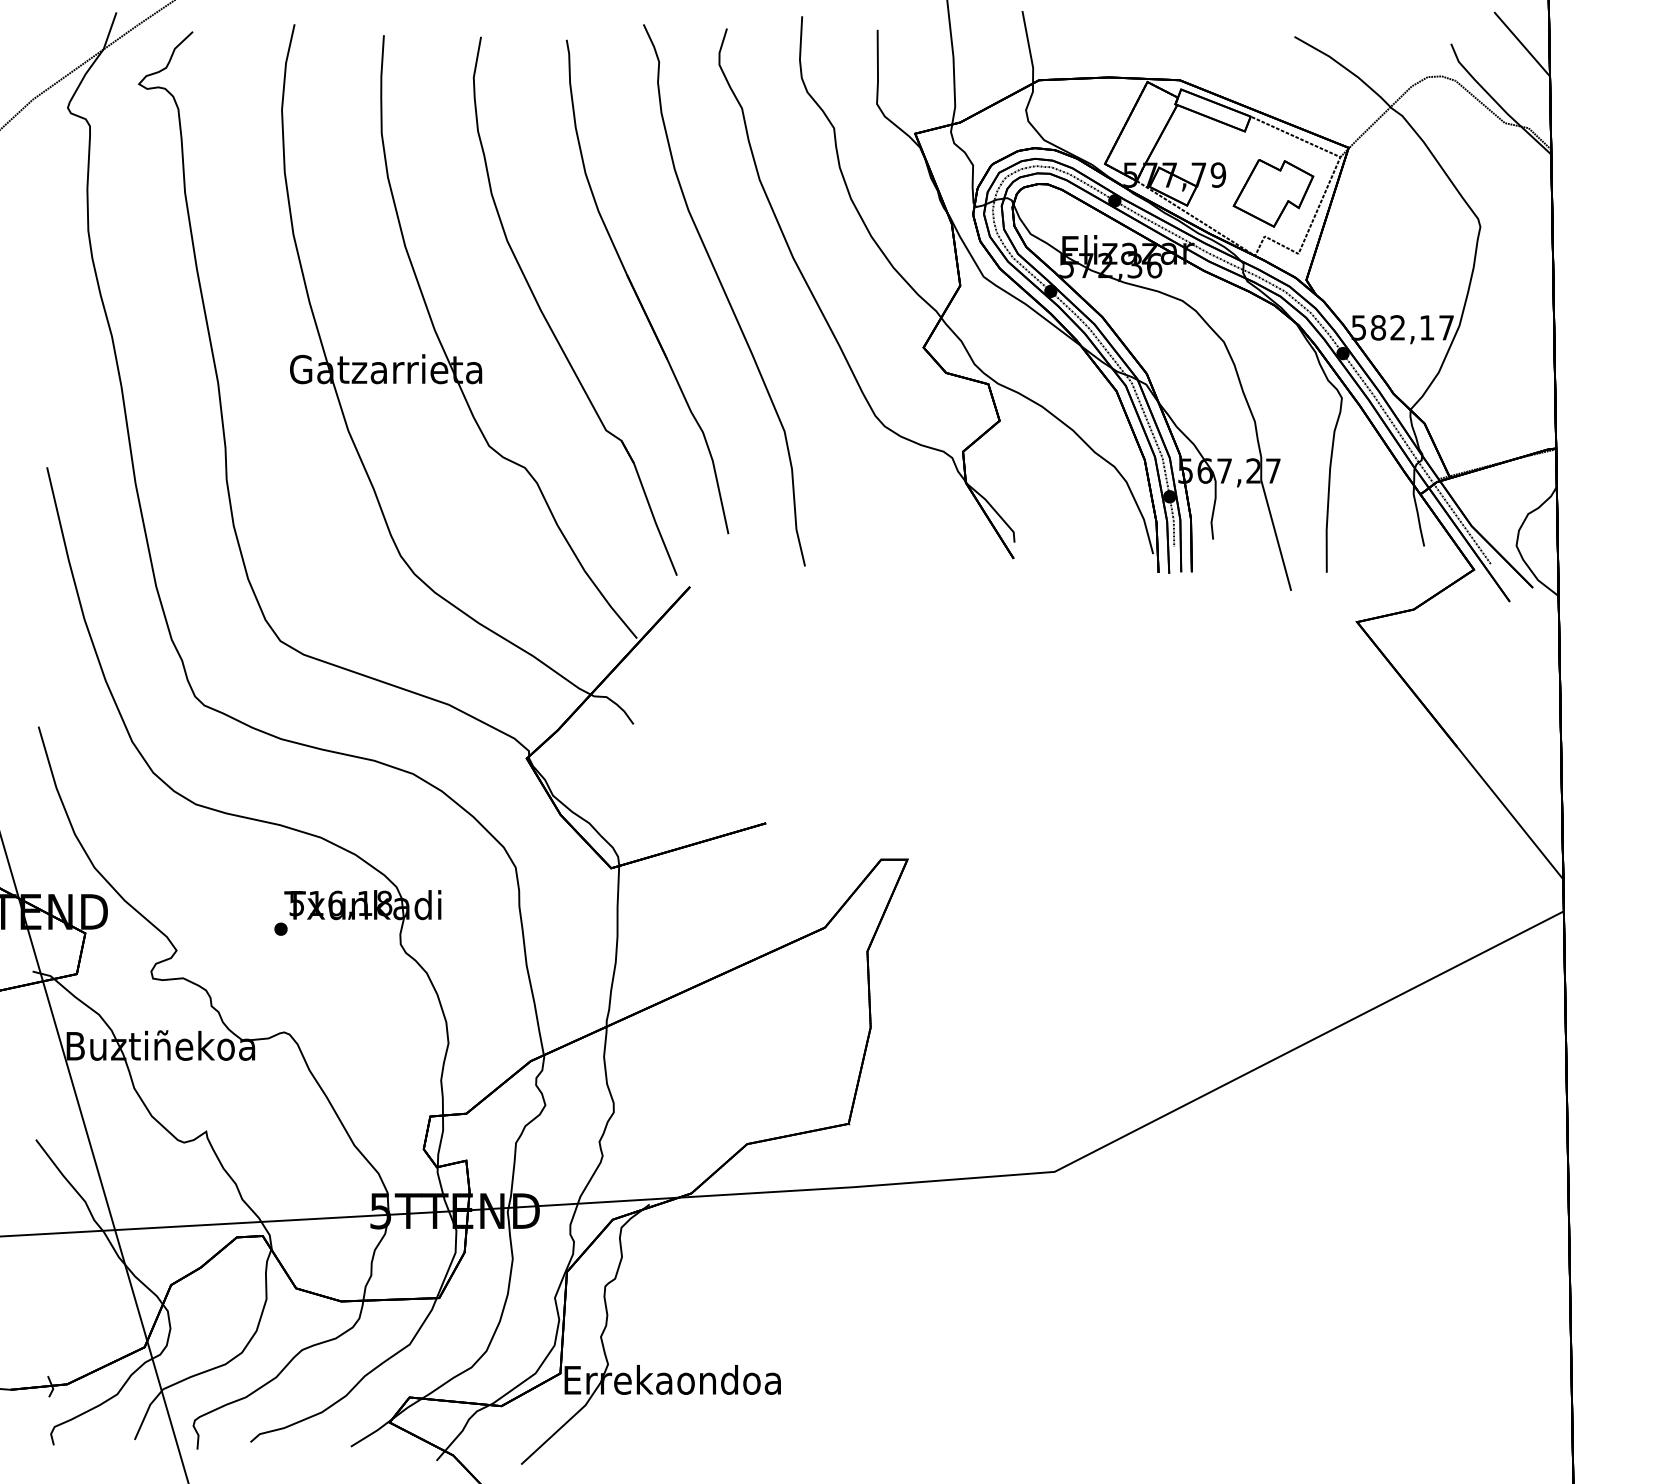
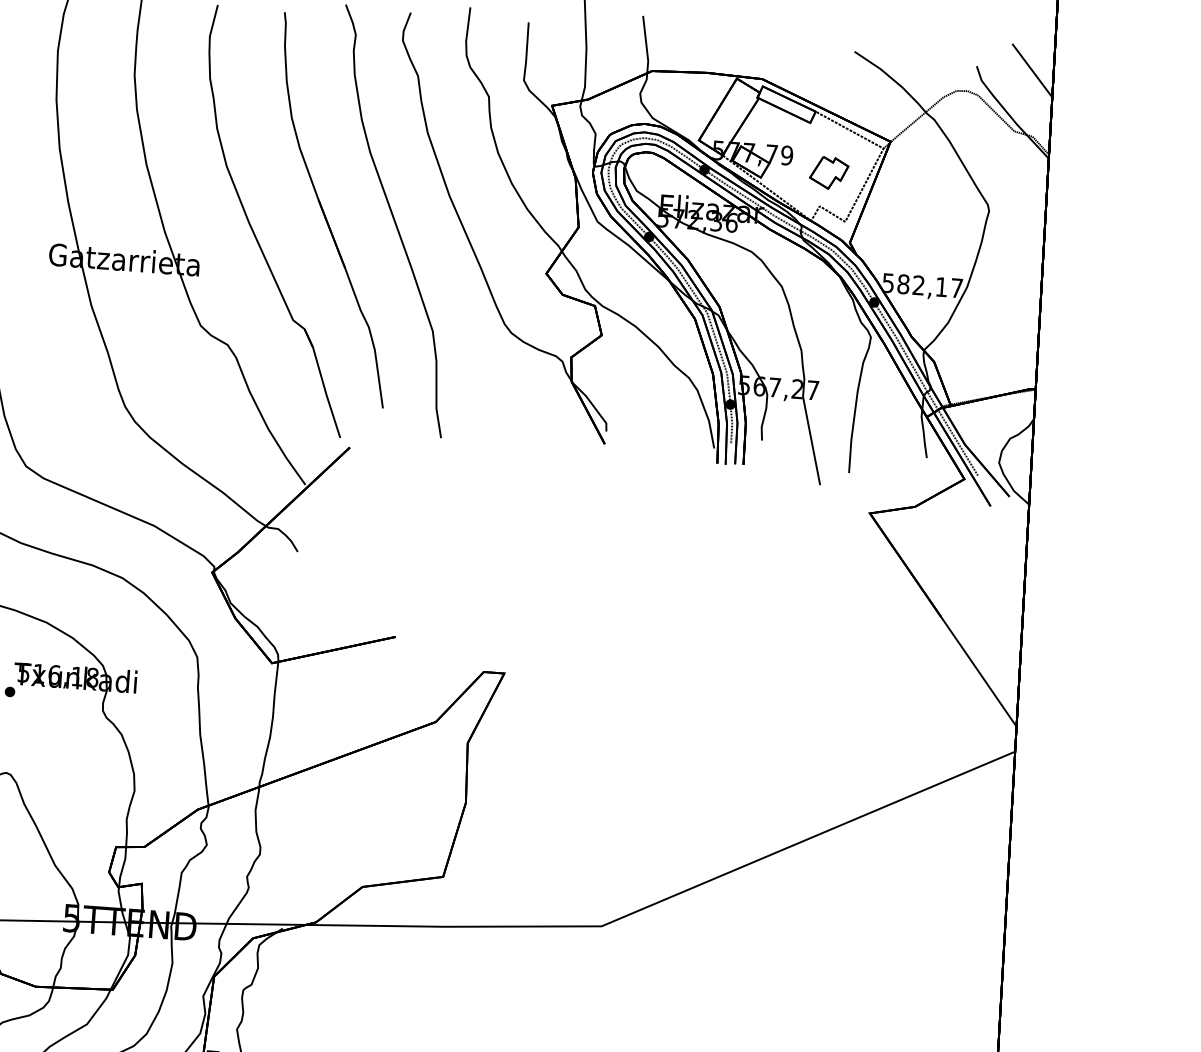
part: (1273, 193) -> (829, 173), size x0.6

